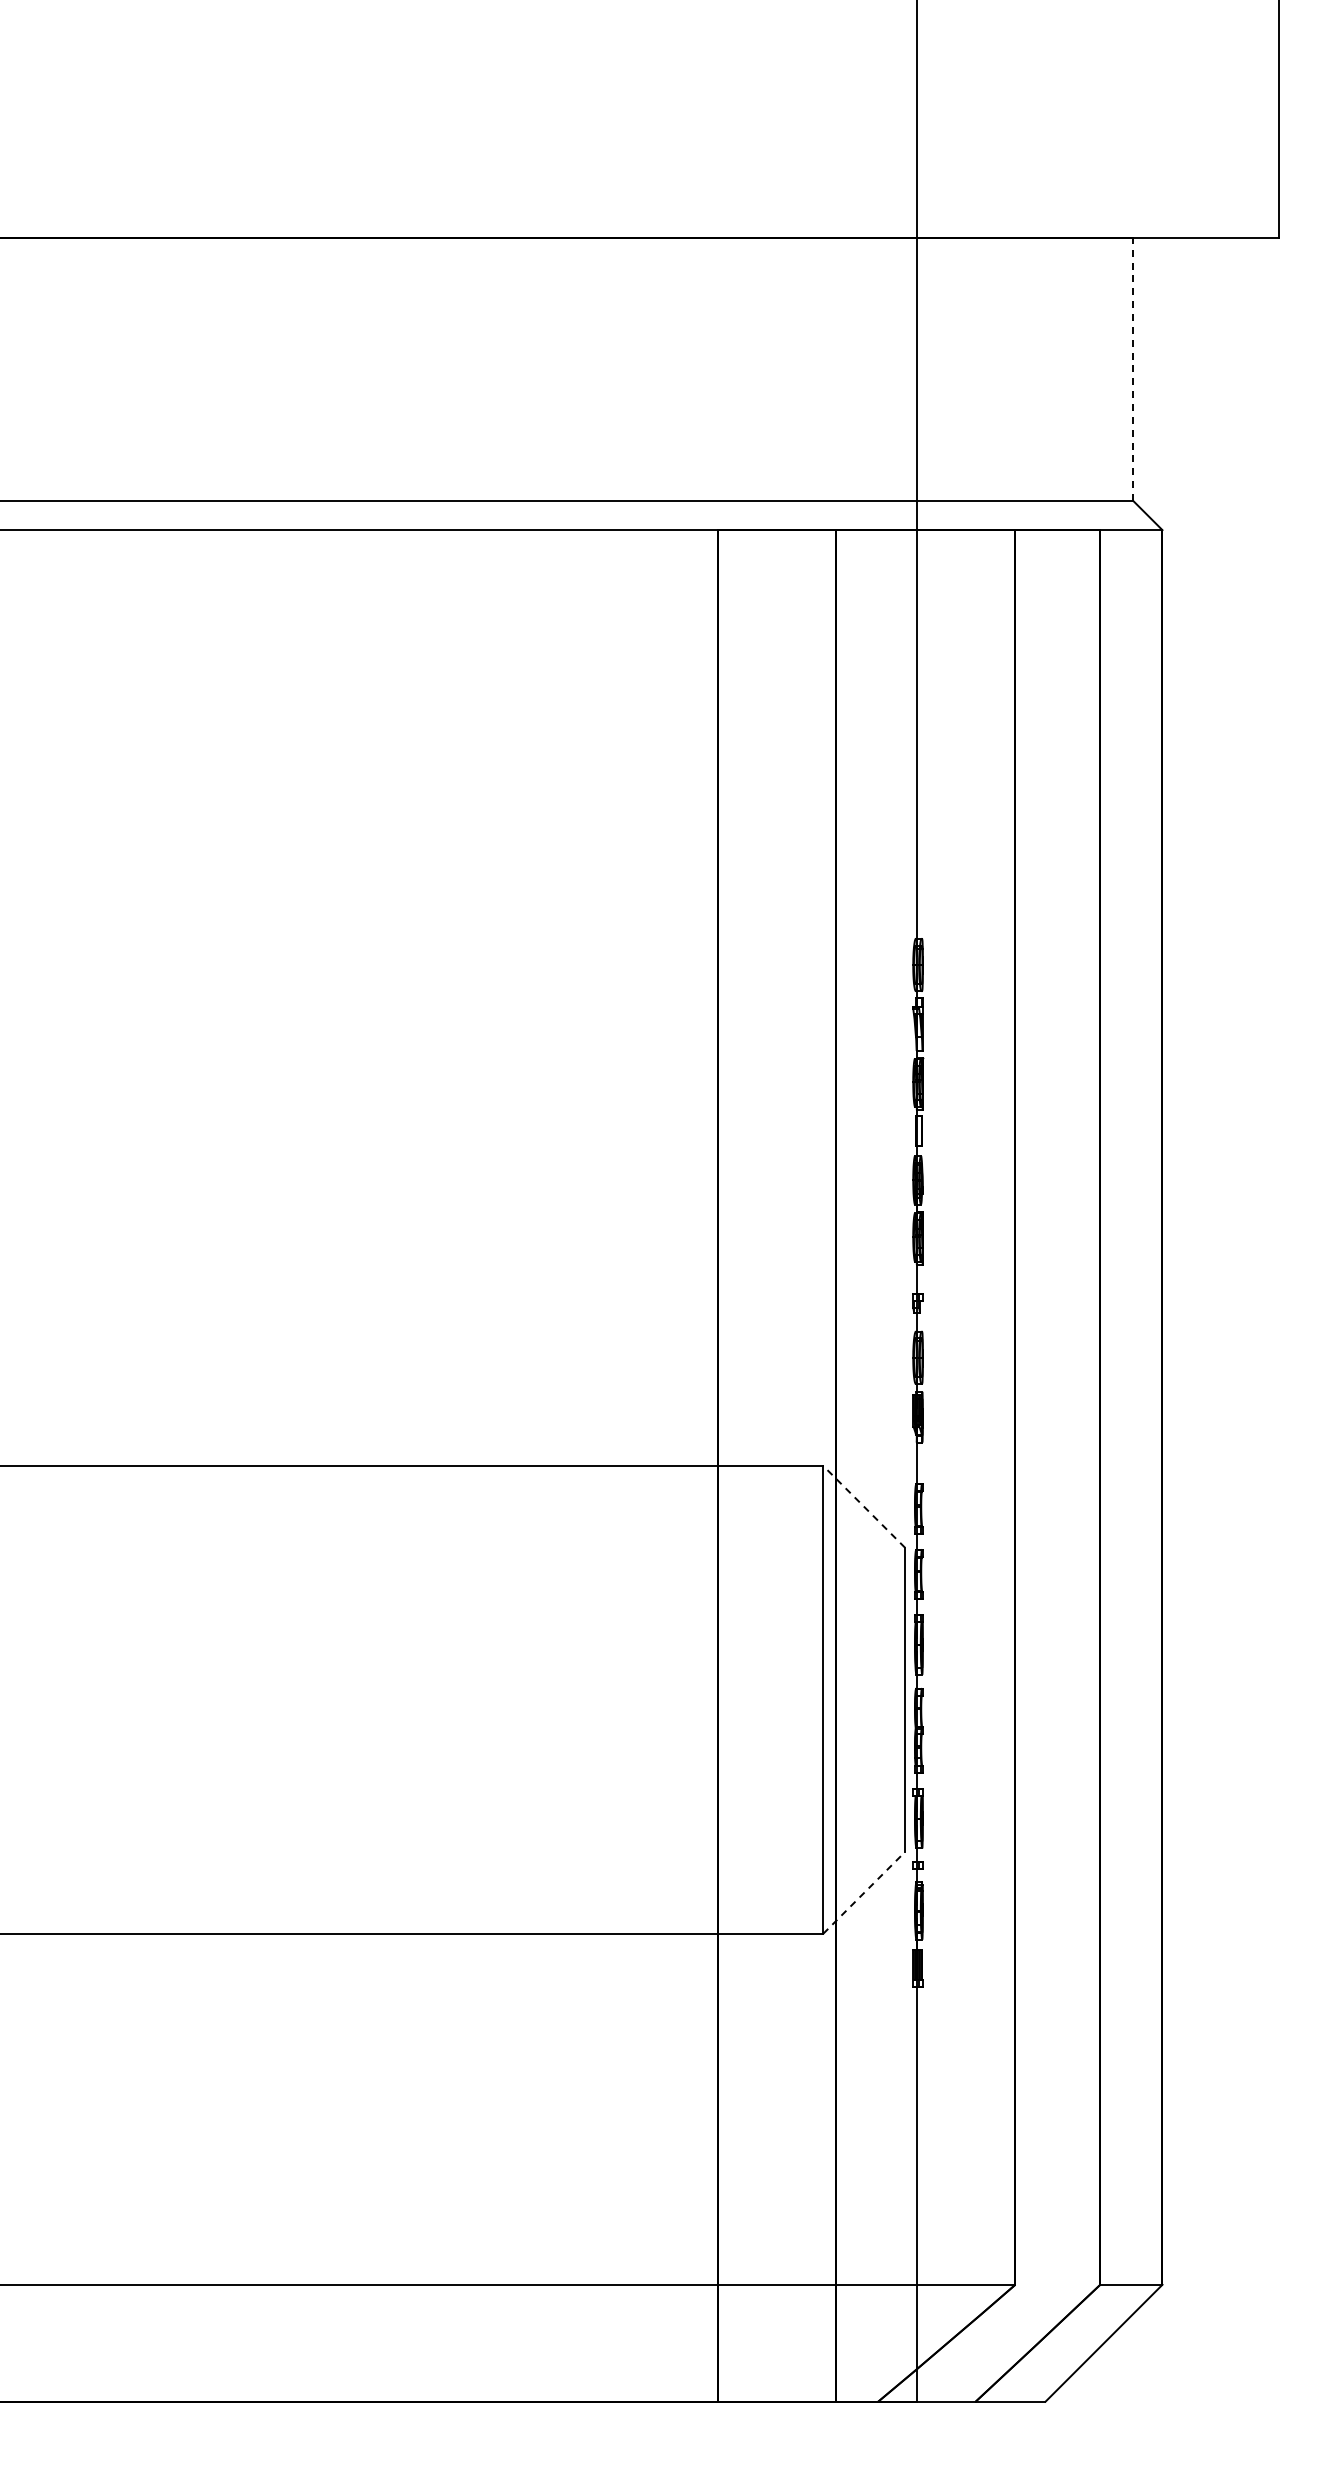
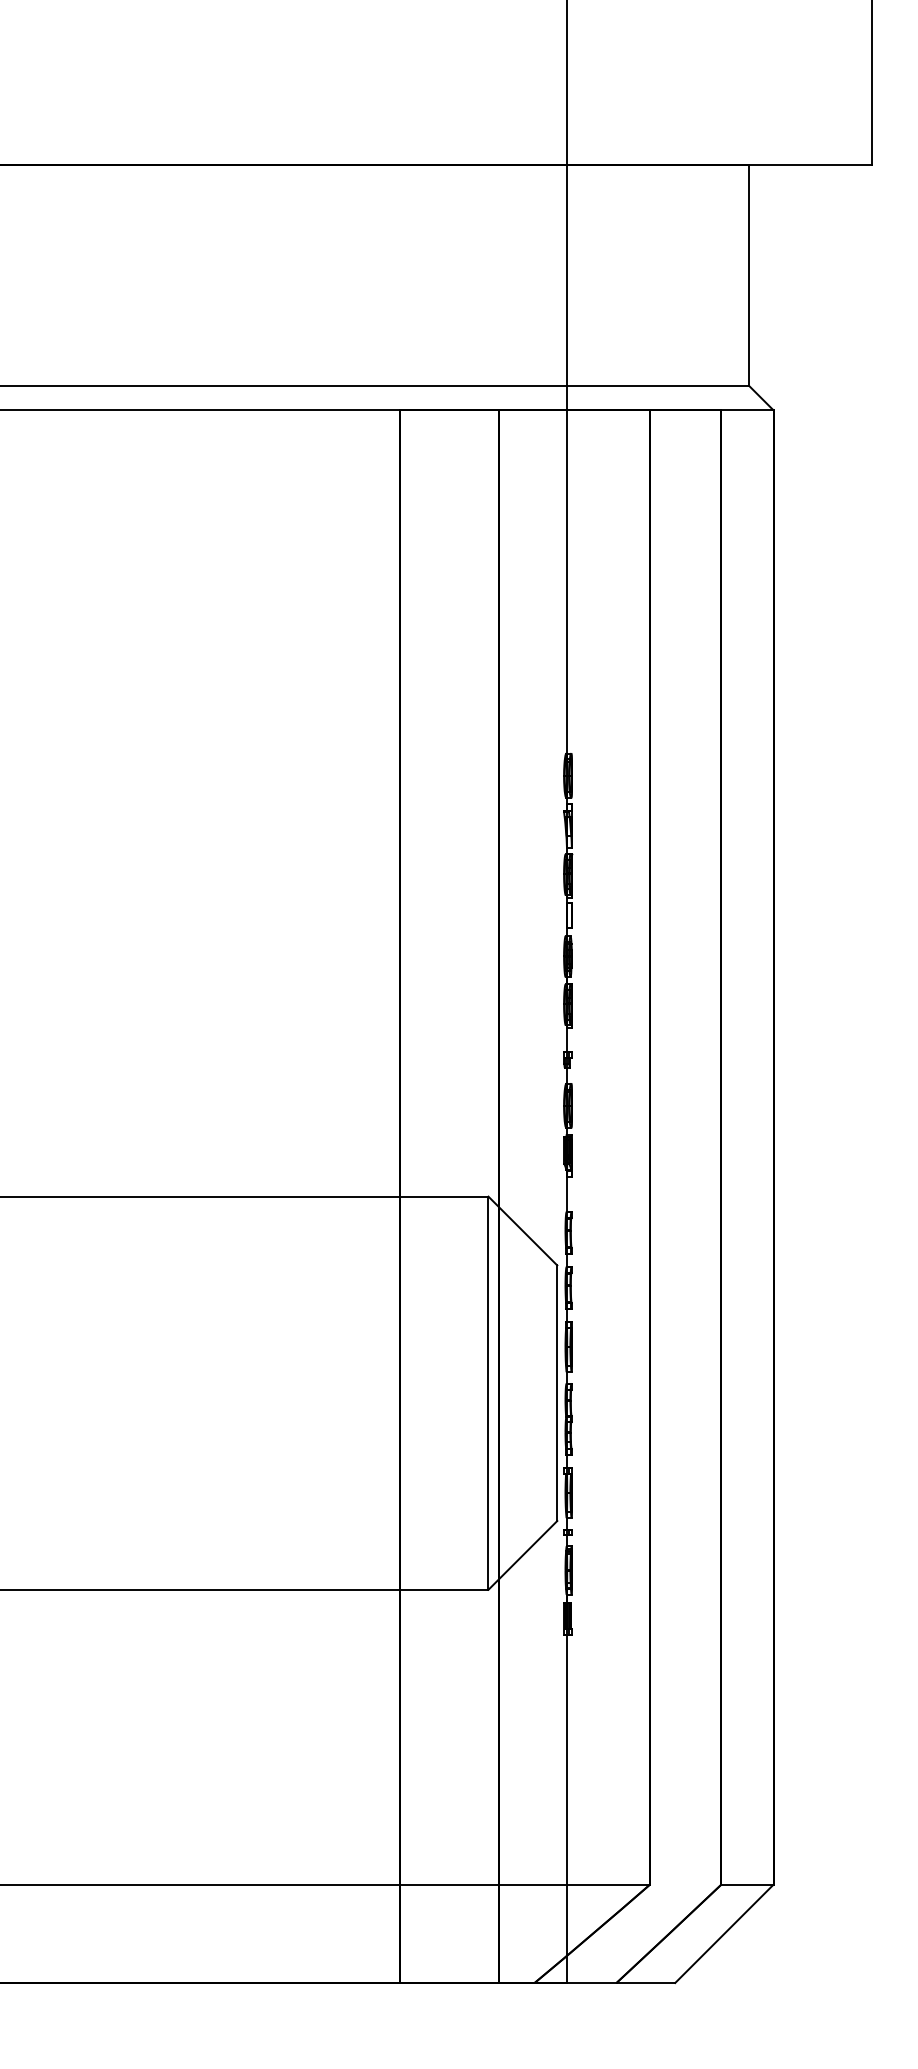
line: (1133, 369) -> (749, 275), dashed -> solid
line: (864, 1506) -> (523, 1230), dashed -> solid
line: (864, 1892) -> (523, 1555), dashed -> solid

